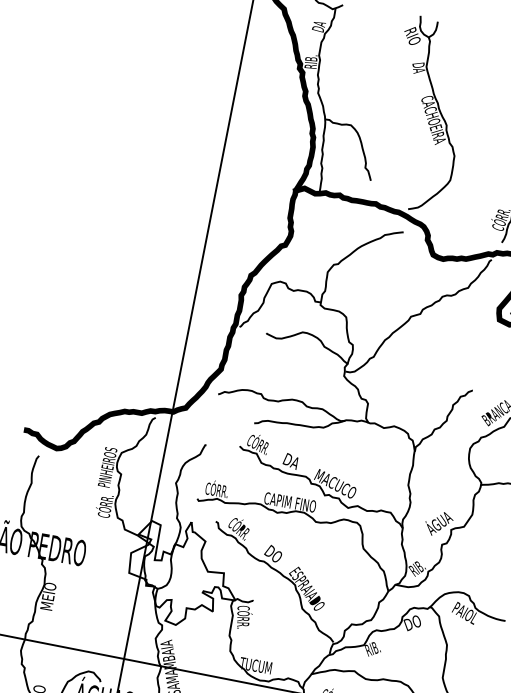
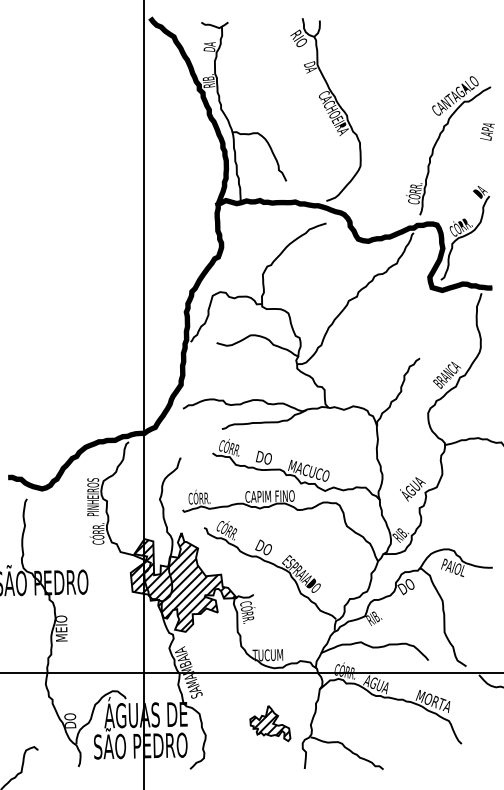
text: (295, 463) -> (267, 459), DA -> DO
hatch: (183, 573) -> (183, 582), added

